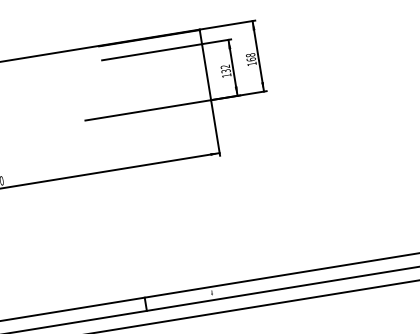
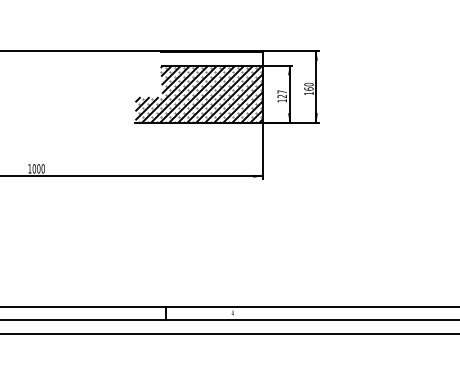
text: (250, 55) -> (308, 84), 168 -> 160
text: (225, 69) -> (281, 94), 132 -> 127
hatch: (142, 81) -> (198, 93), added

